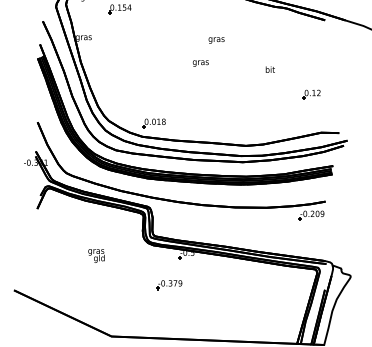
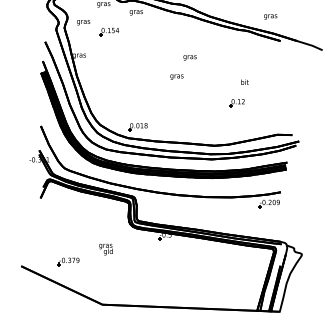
text: (269, 68) -> (244, 81), moved
part: (310, 95) -> (236, 103), moved
text: (95, 255) -> (105, 249), moved
part: (169, 284) -> (68, 261), moved

